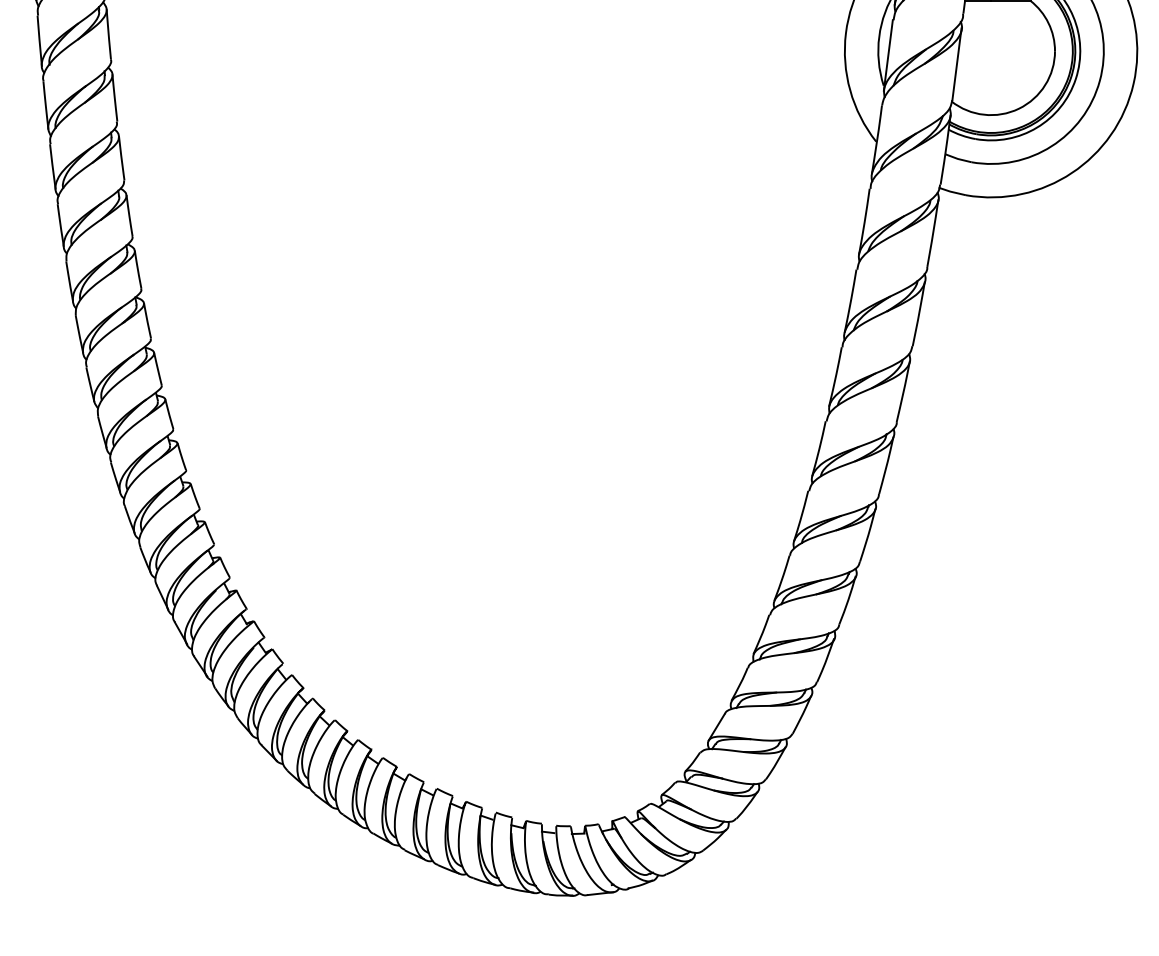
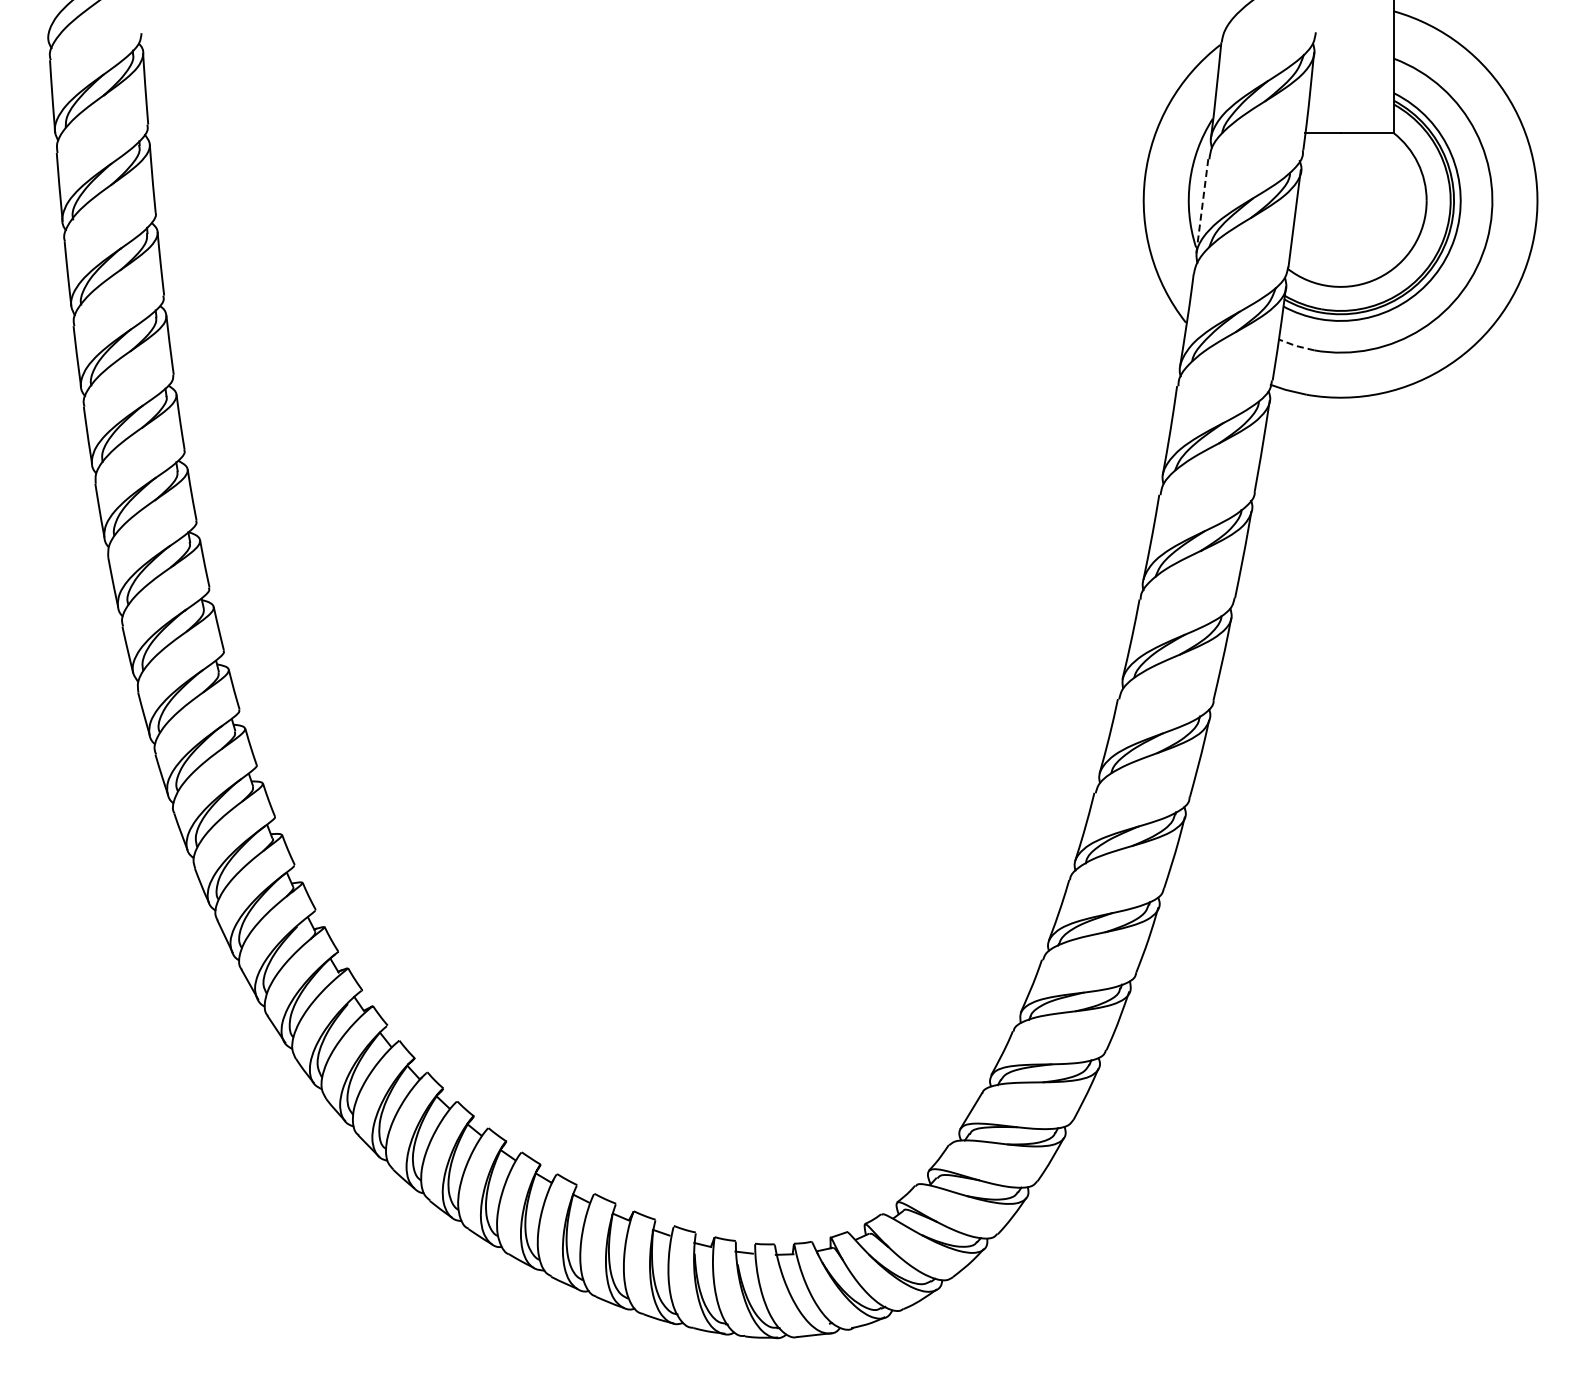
line: (888, 55) -> (1202, 206), solid -> dashed
line: (957, 158) -> (1295, 345), solid -> dashed

